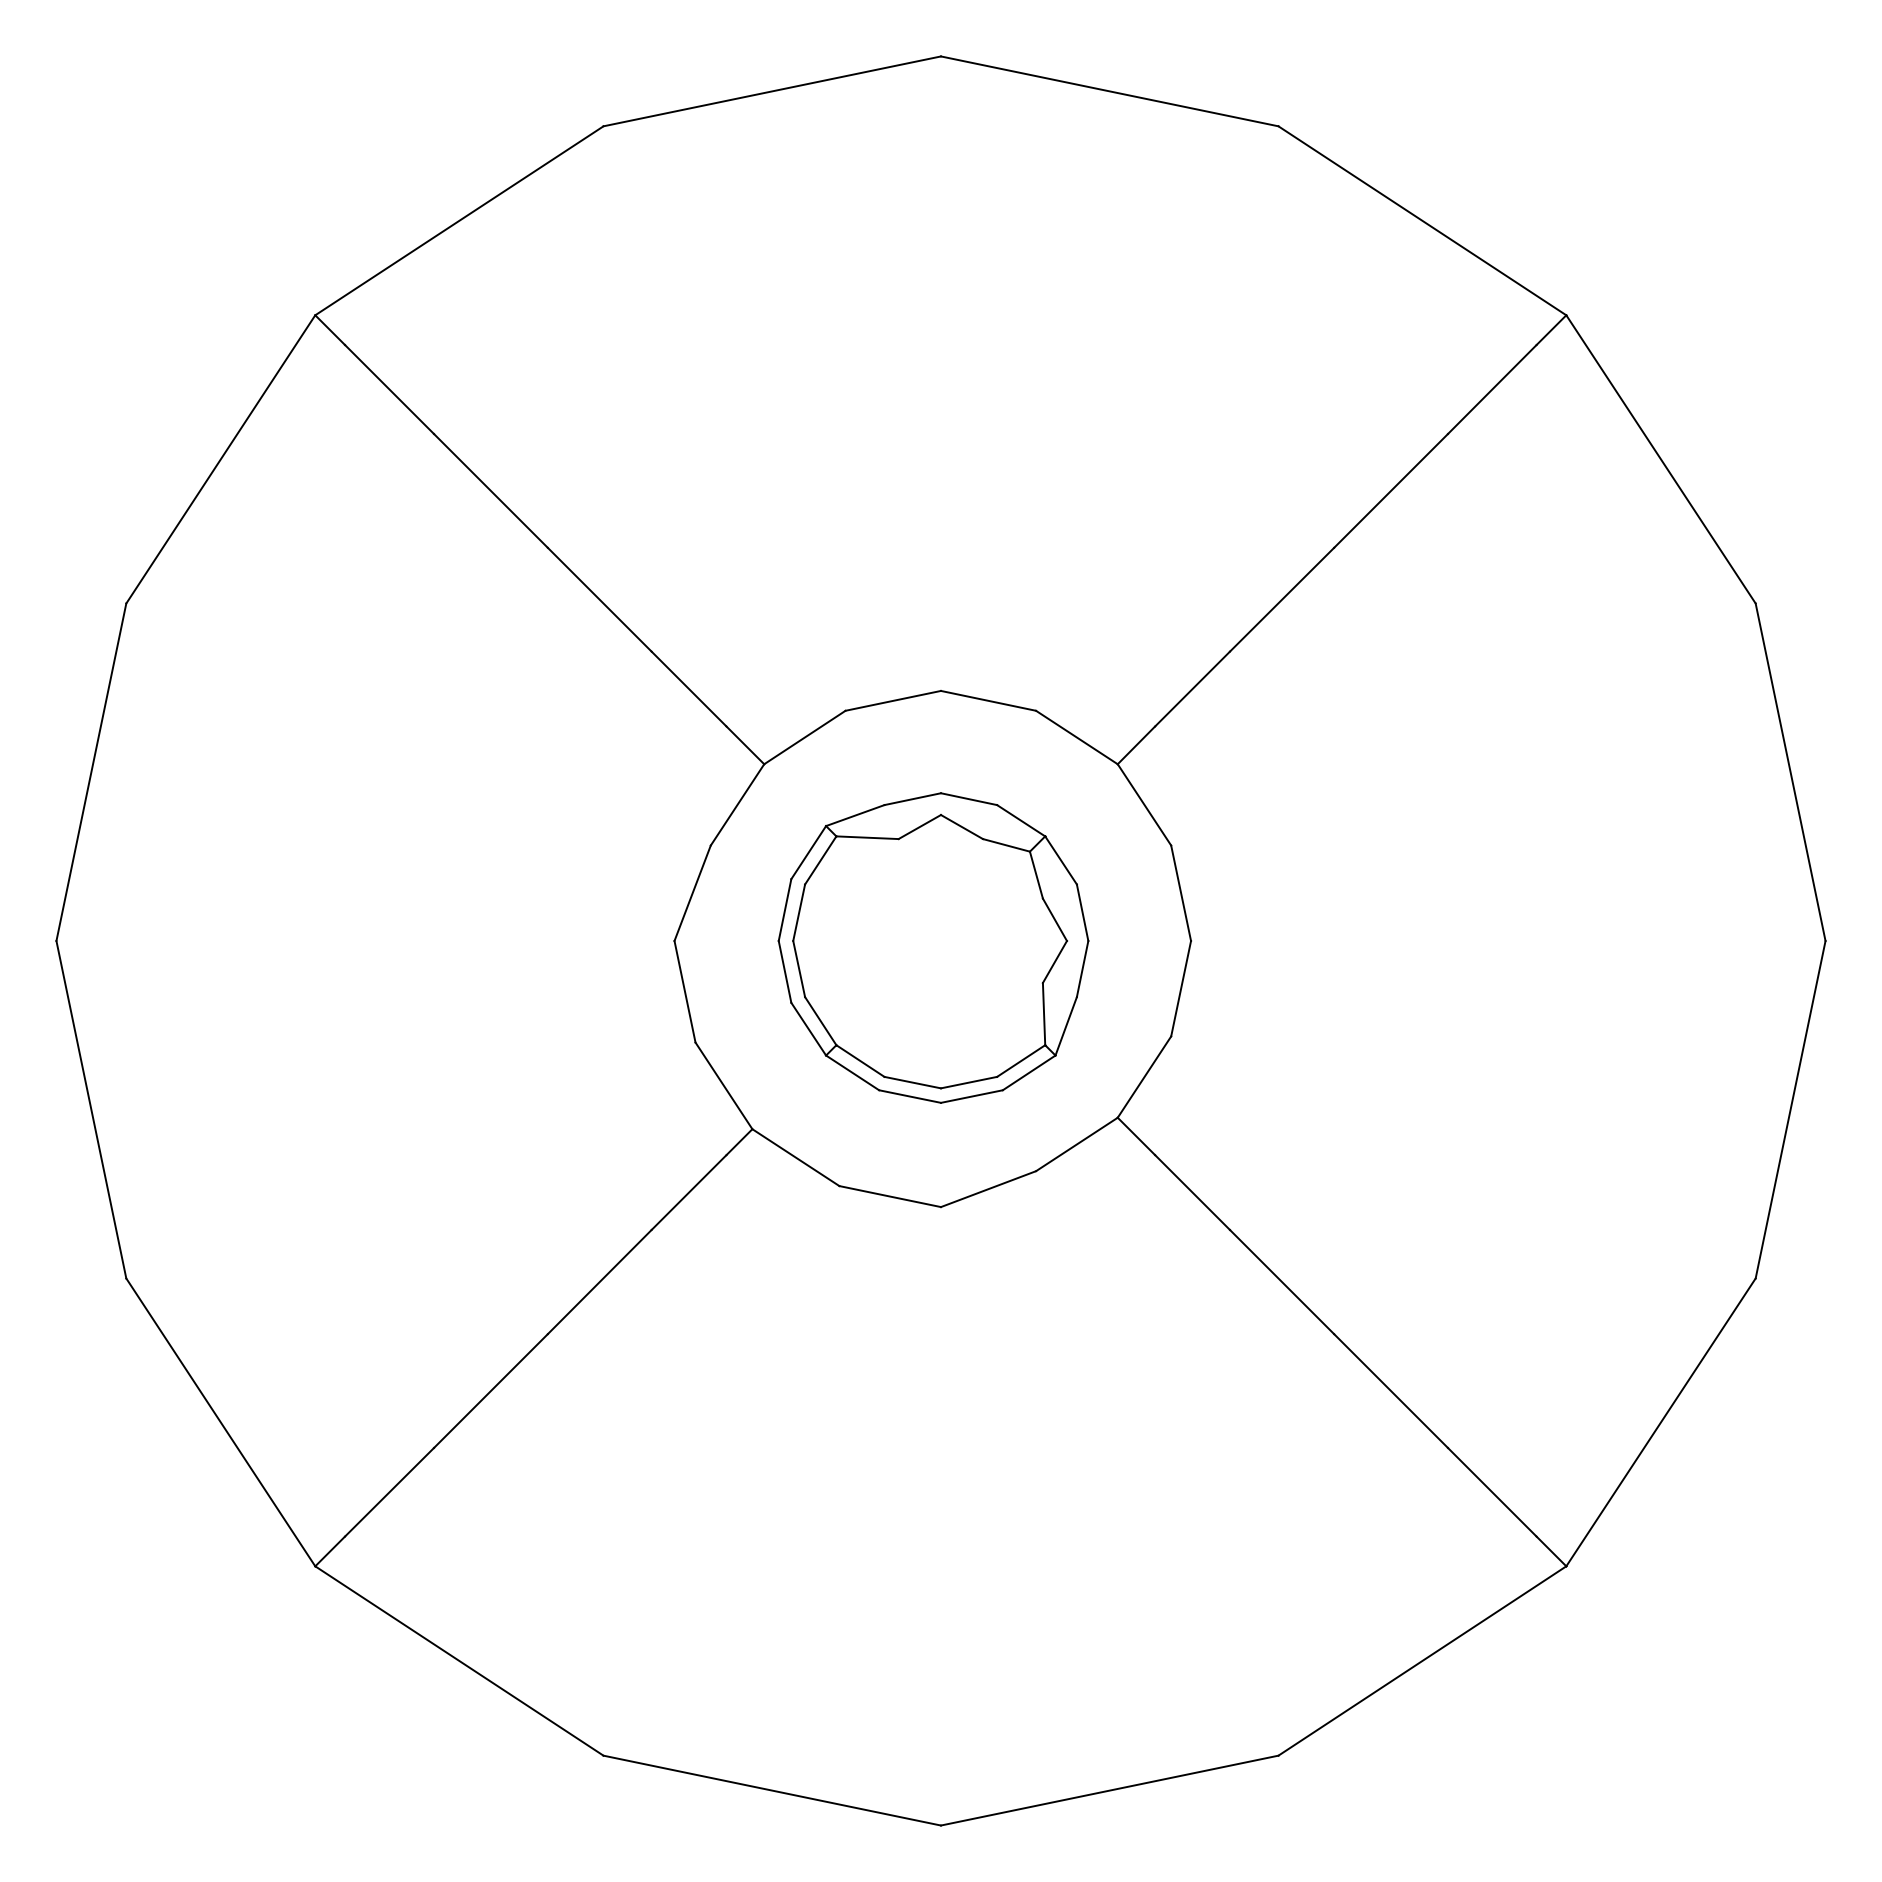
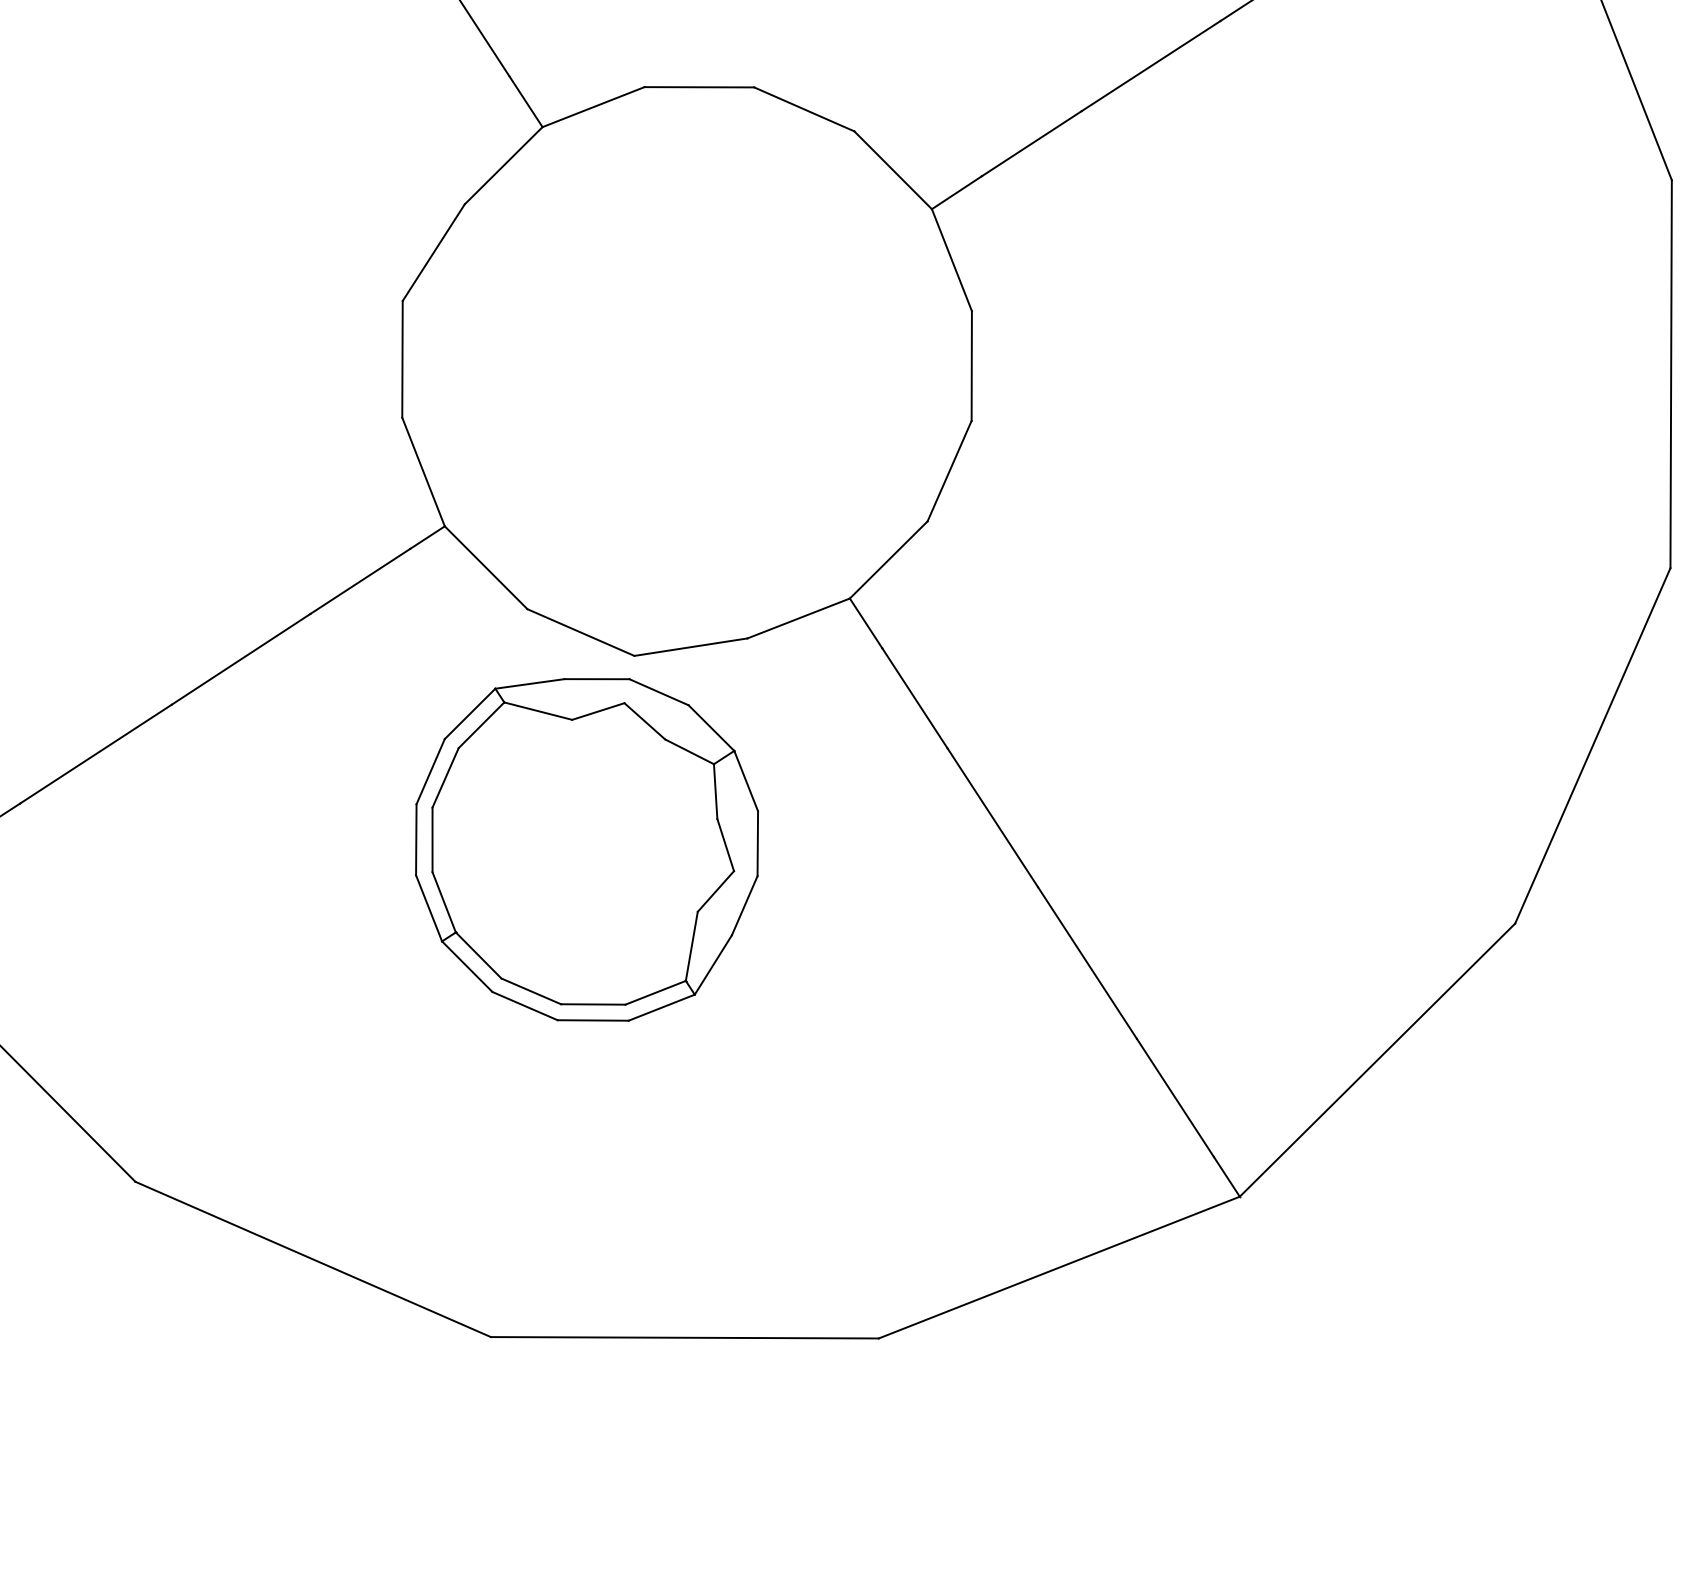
part: (933, 947) -> (585, 847), moved

